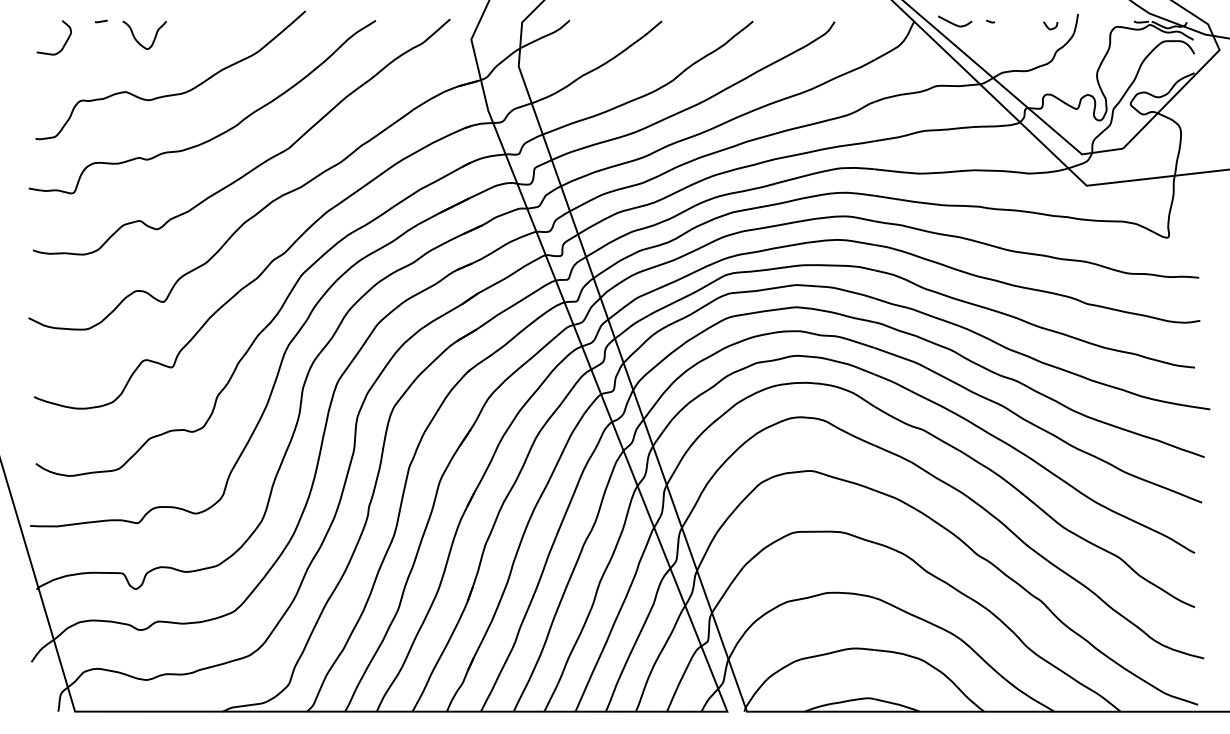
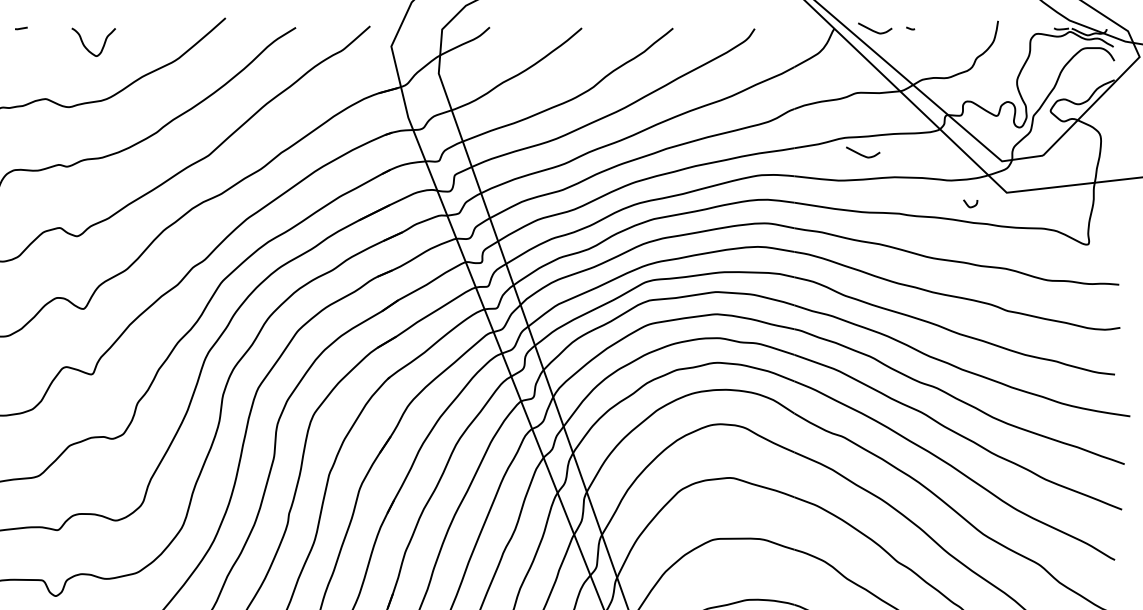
curve: (1048, 26) -> (968, 204), moved
curve: (136, 38) -> (85, 45), moved
curve: (942, 147) -> (862, 154), added

